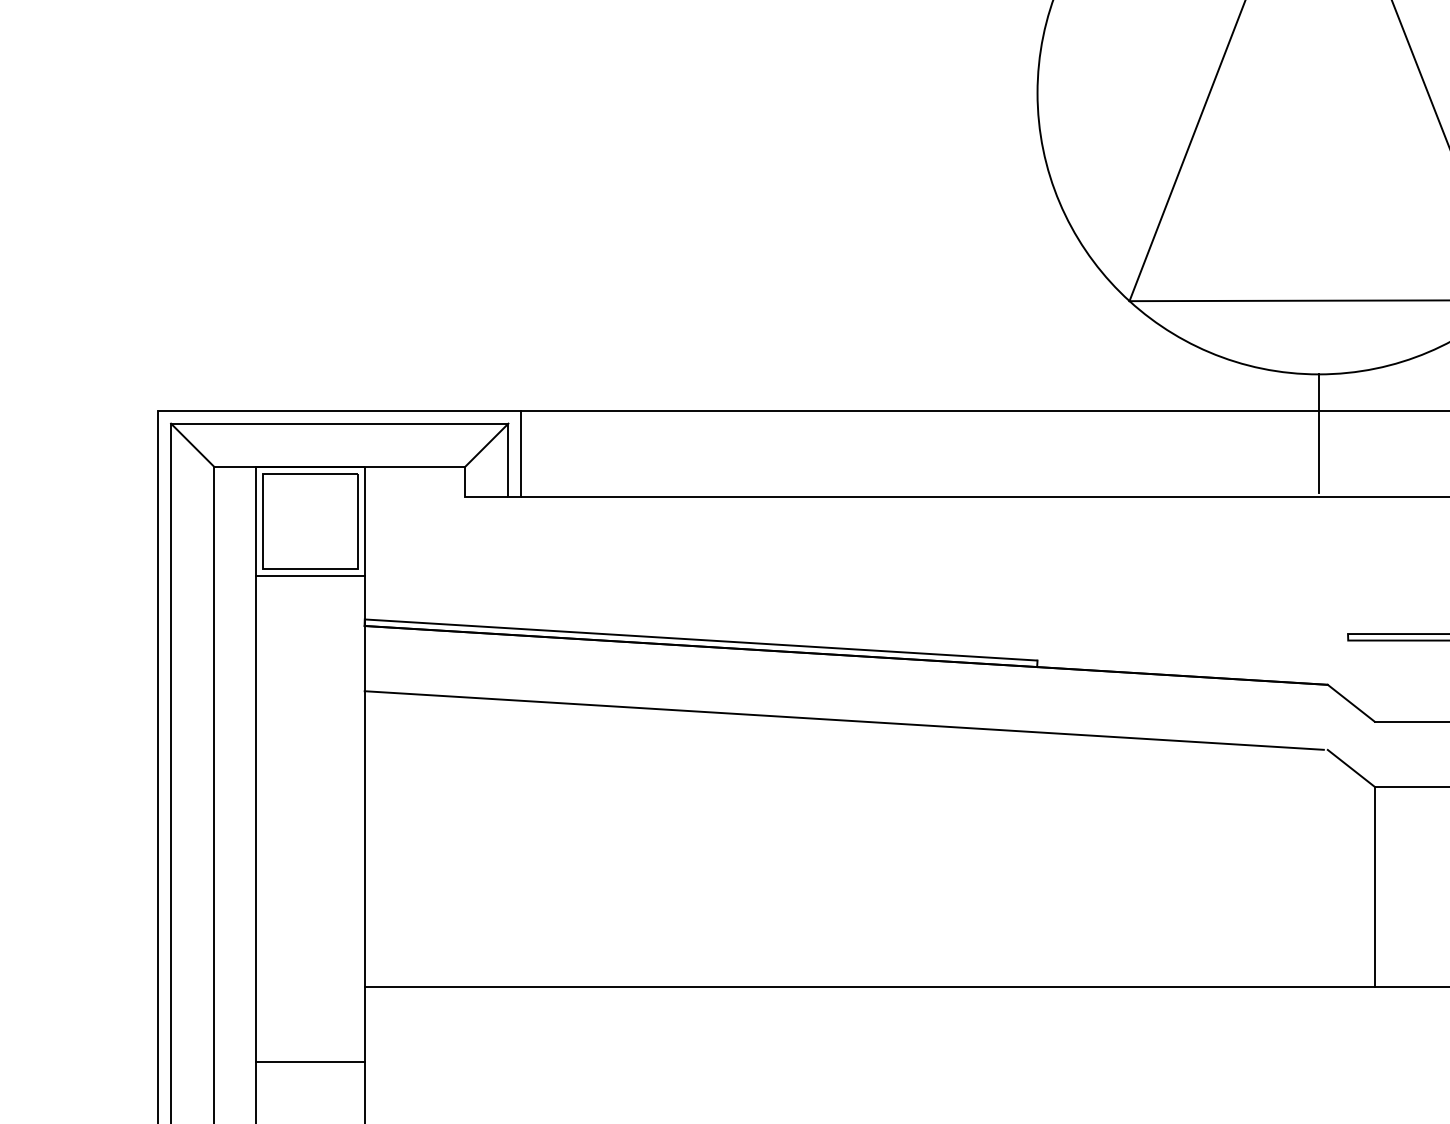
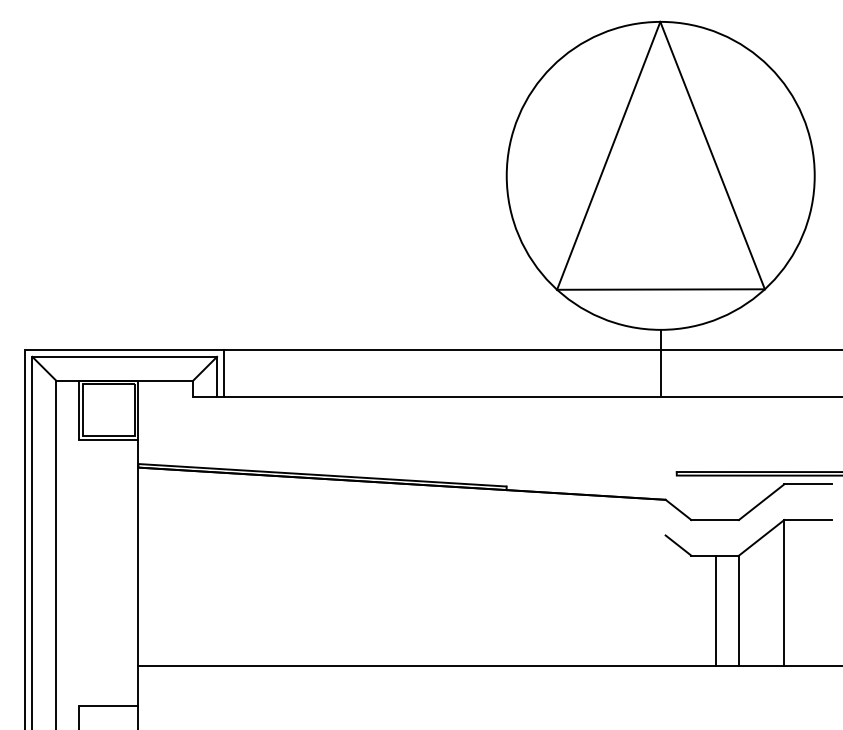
line: (843, 720) -> (400, 519), removed
line: (255, 819) -> (78, 573), removed
line: (1375, 887) -> (716, 610), moved

